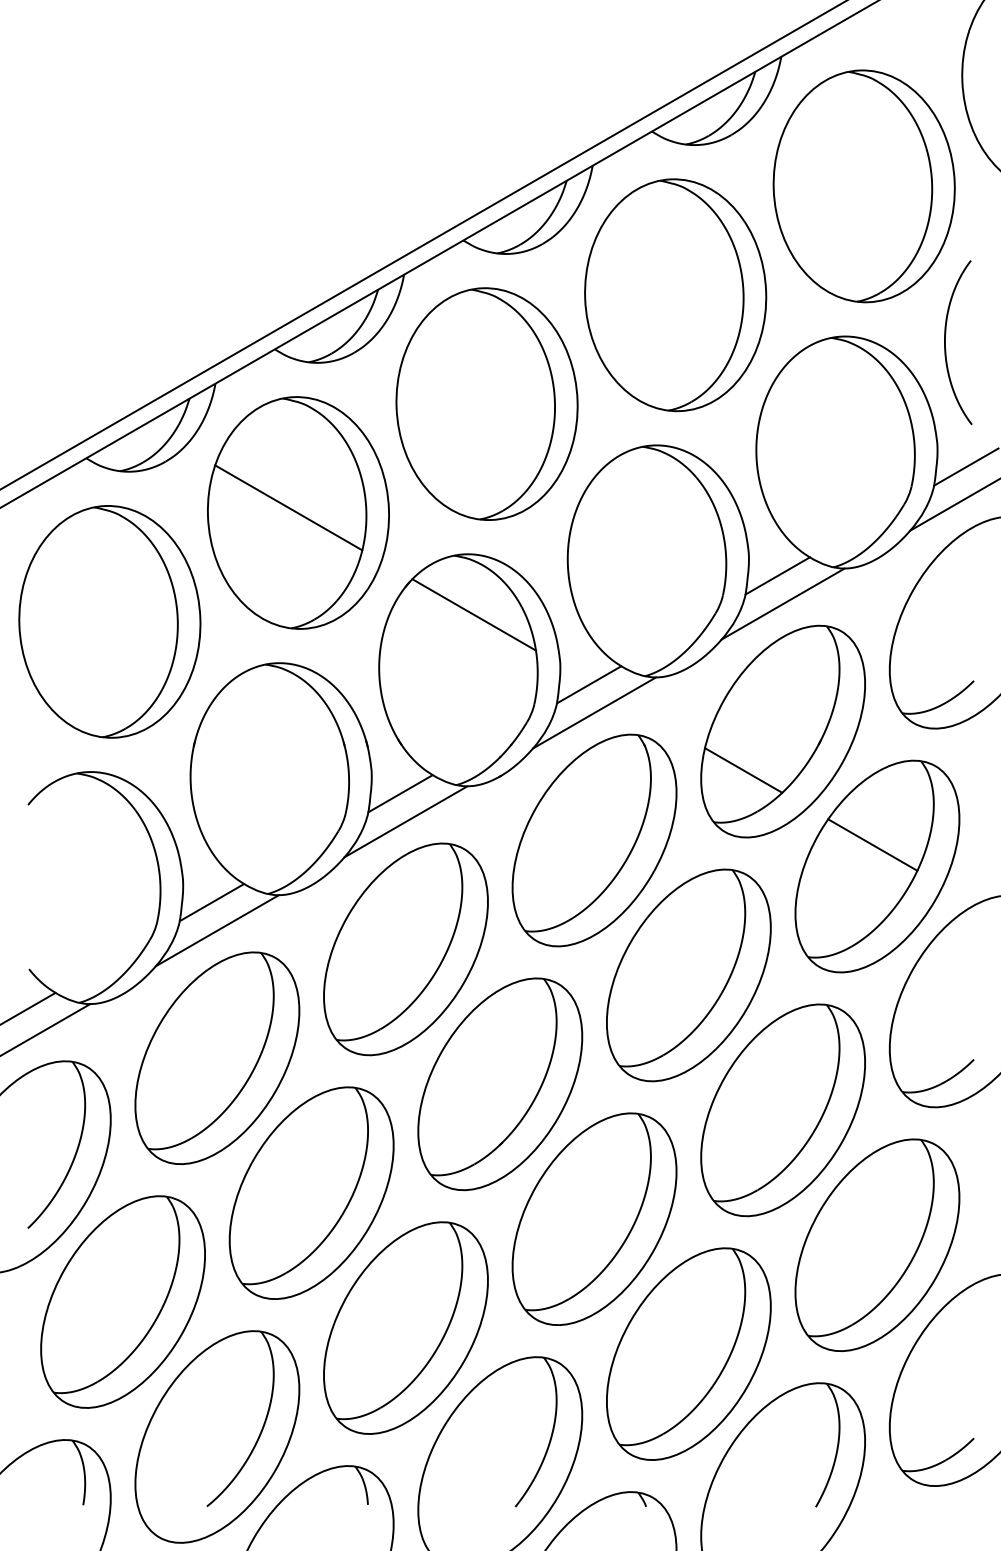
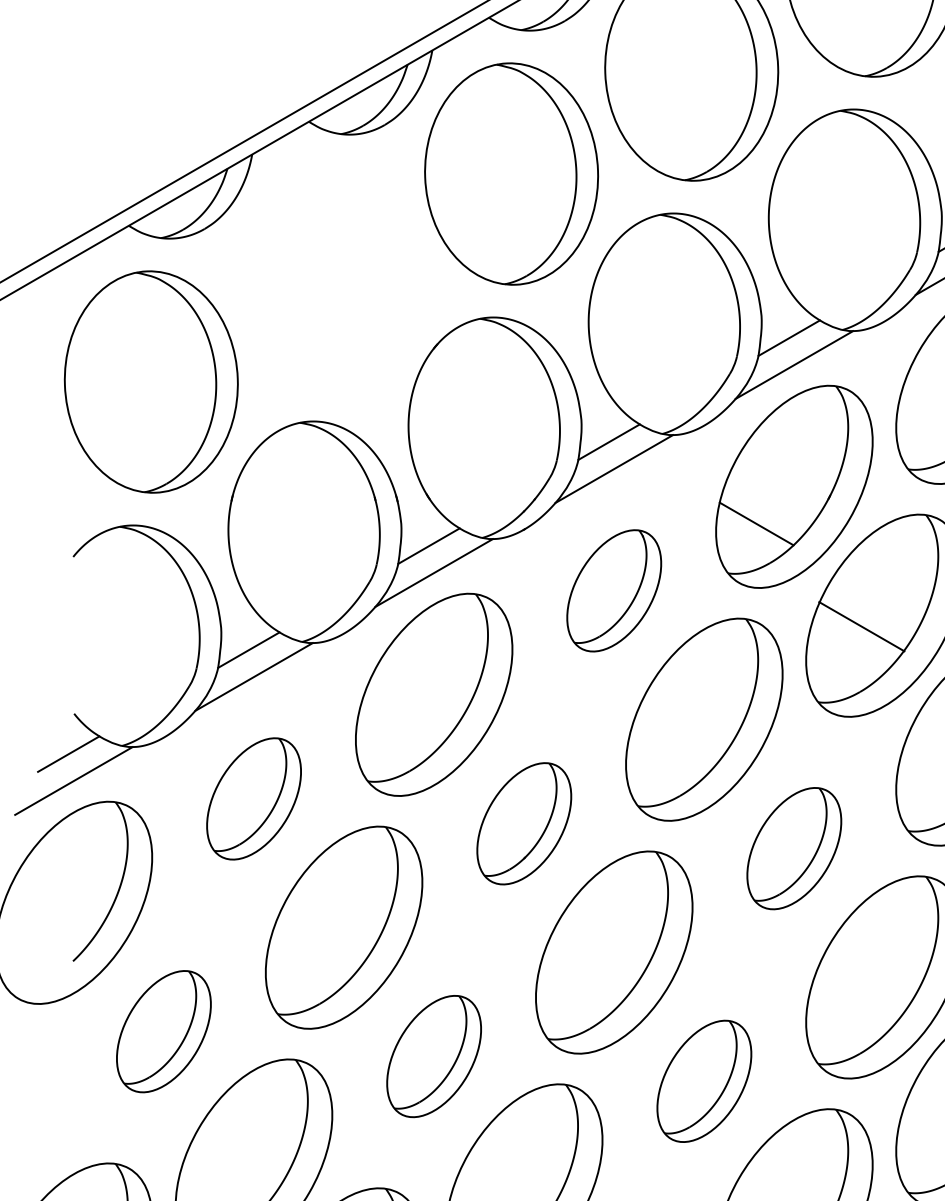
part: (298, 512) -> (331, 277), removed
line: (474, 614) -> (499, 375), removed
part: (594, 840) -> (614, 590), size x0.6
line: (872, 844) -> (861, 626), moved
part: (217, 1058) -> (254, 799), size x0.6
part: (500, 1084) -> (524, 823), size x0.6
part: (782, 1110) -> (793, 848), size x0.6
part: (122, 1301) -> (163, 1031), size x0.6
part: (405, 1327) -> (433, 1055), size x0.6
part: (688, 1353) -> (703, 1080), size x0.6

